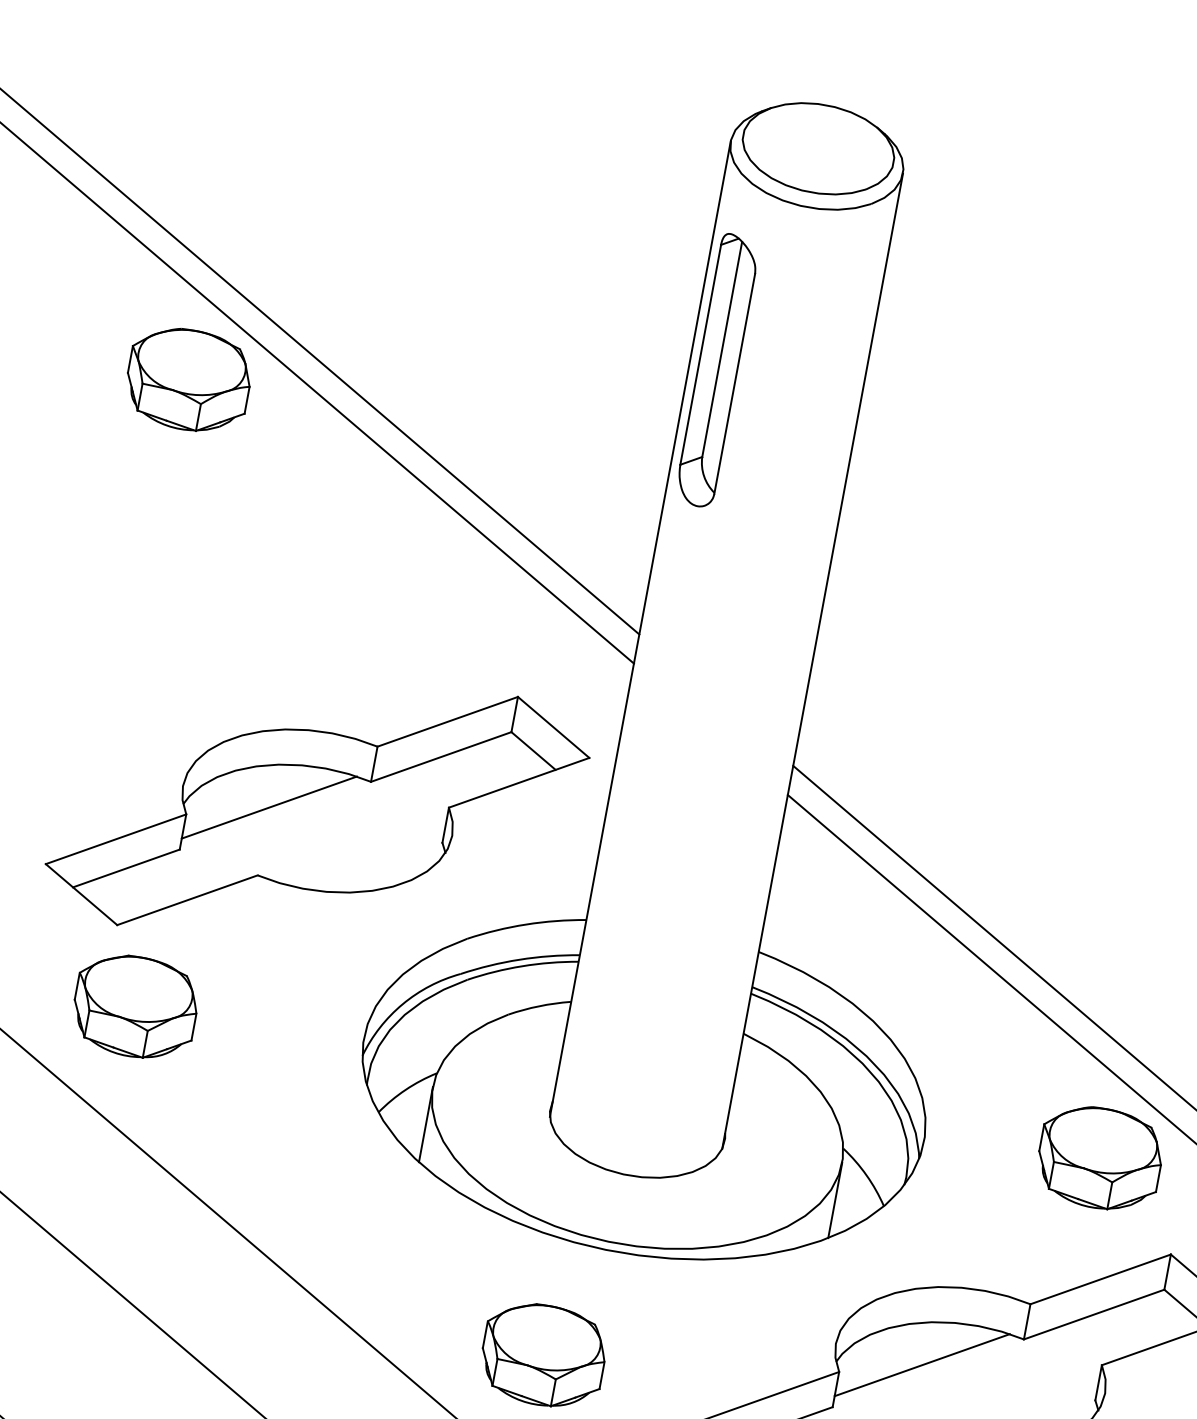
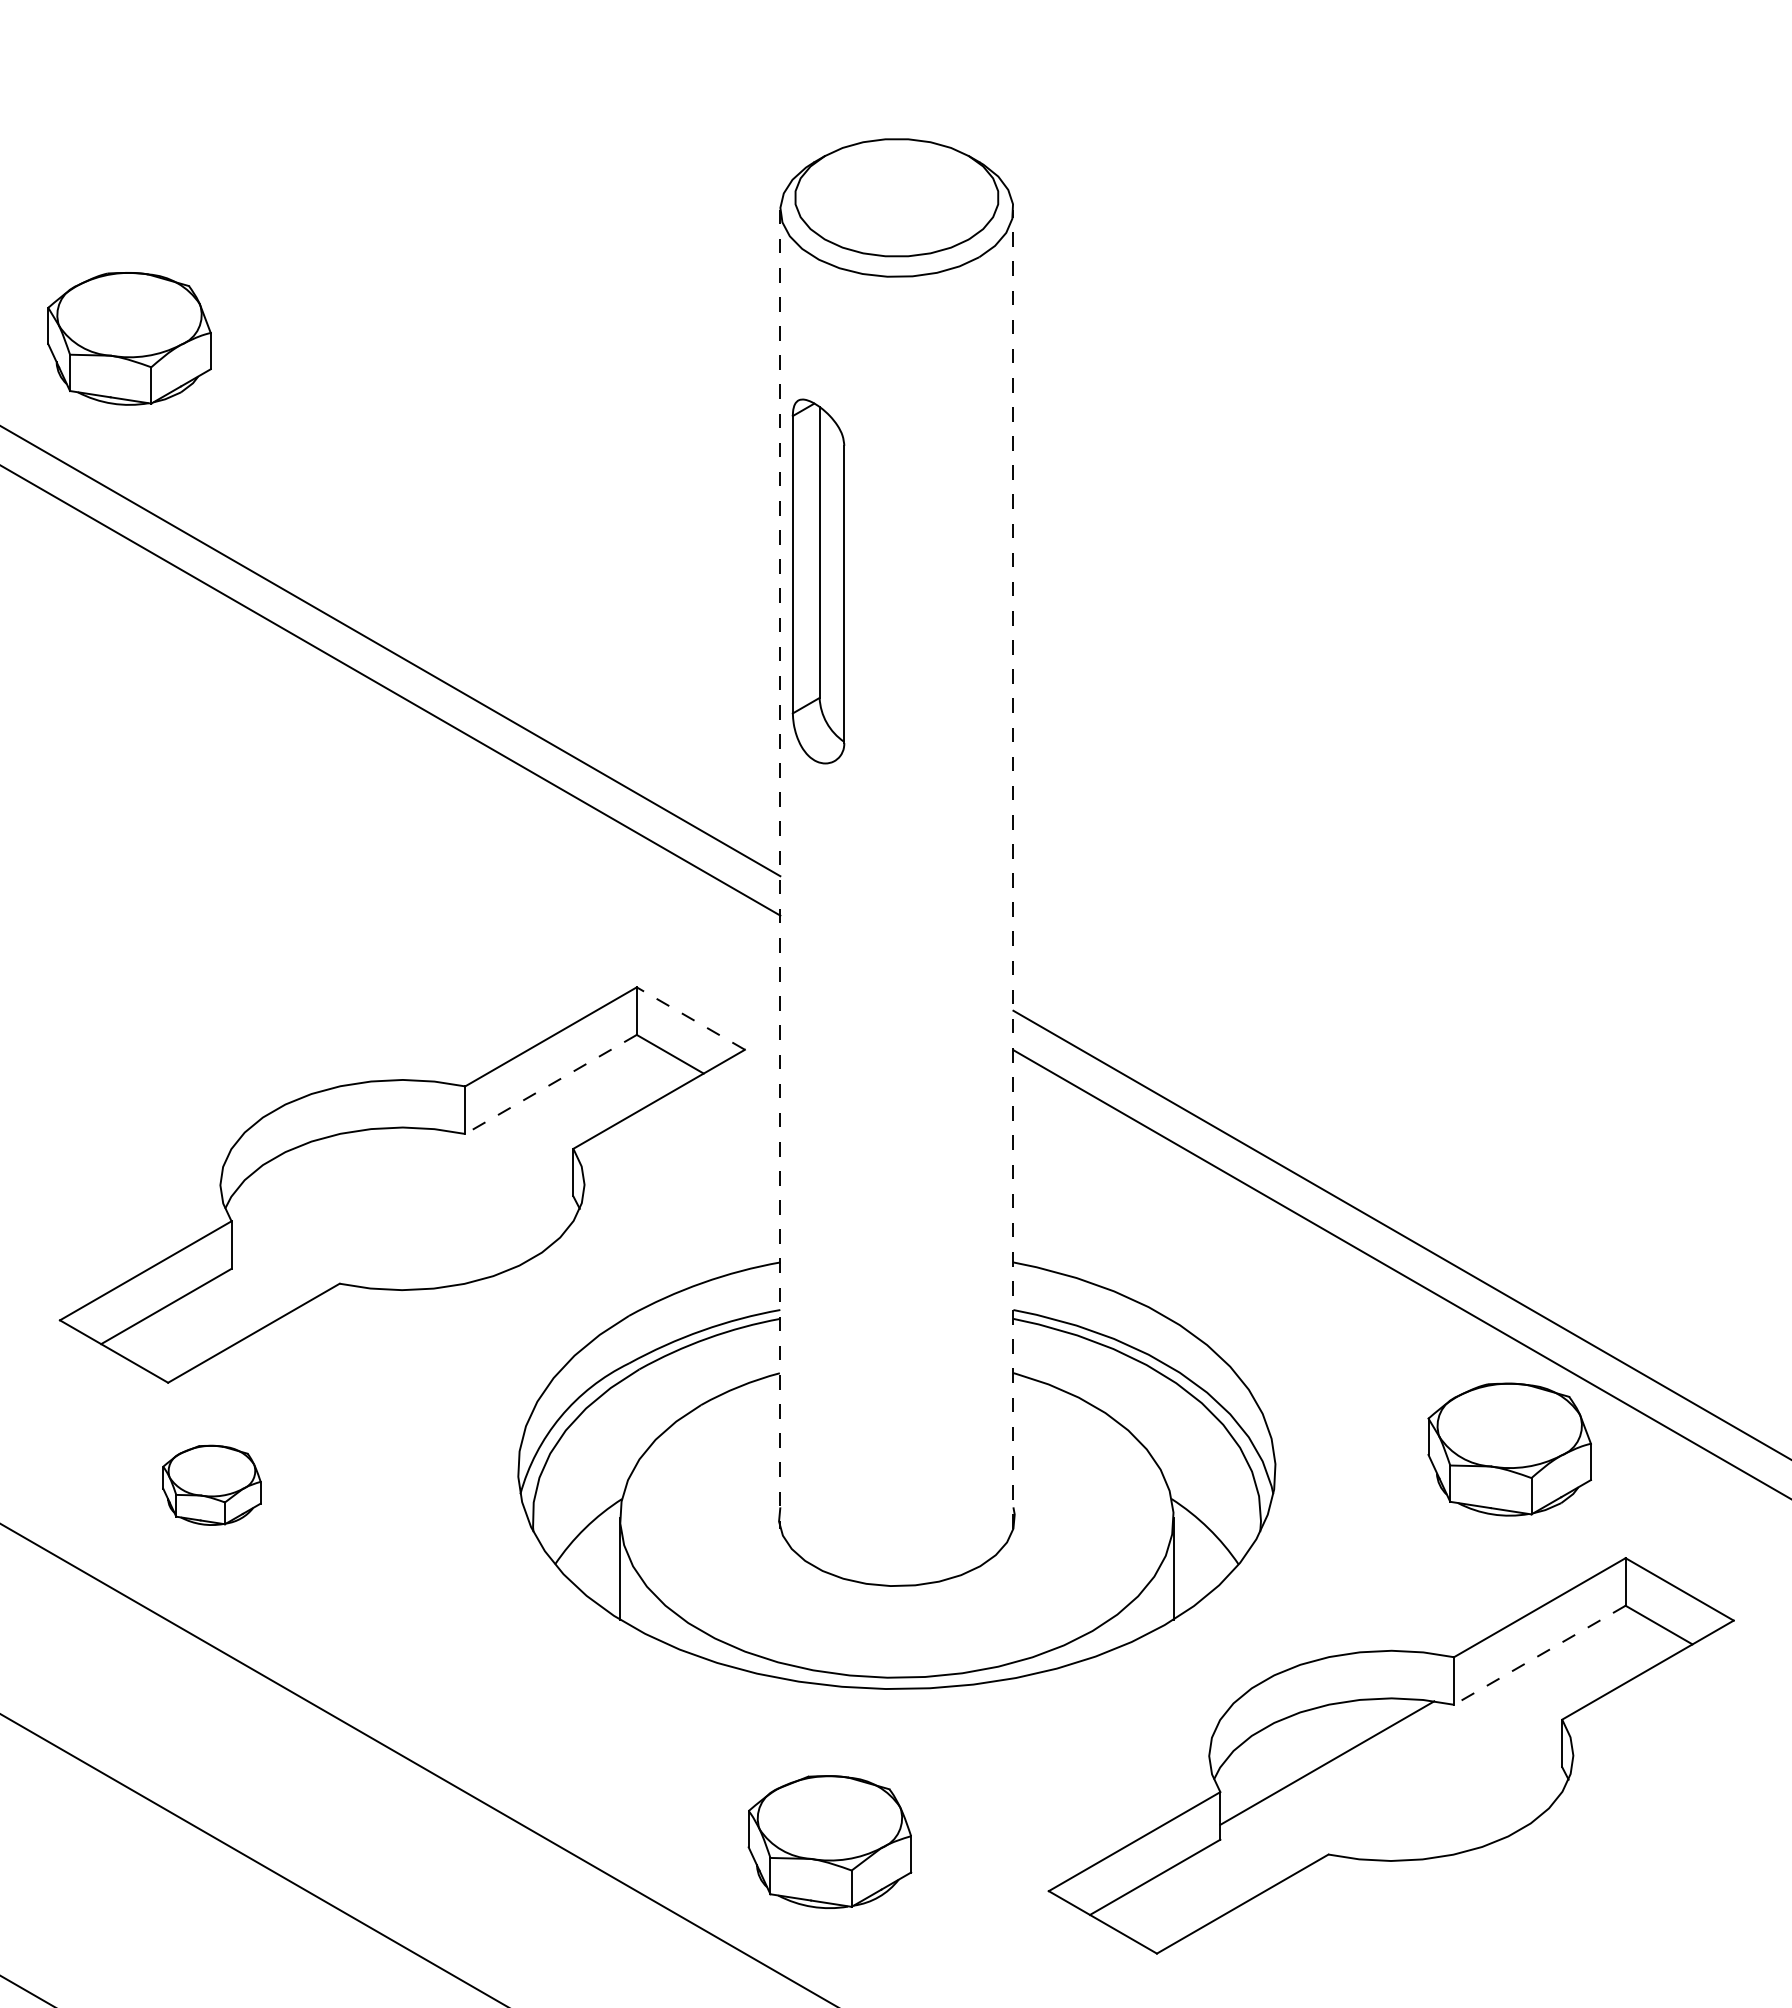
part: (717, 370) -> (818, 581), moved
part: (188, 379) -> (129, 338), moved
line: (640, 629) -> (780, 869), solid -> dashed
line: (812, 661) -> (1013, 869), solid -> dashed
line: (553, 727) -> (690, 1018), solid -> dashed
line: (440, 756) -> (550, 1084), solid -> dashed
line: (269, 807) -> (338, 1192), removed
part: (135, 1007) -> (211, 1485), size x0.6
line: (1093, 1314) -> (1539, 1655), solid -> dashed

